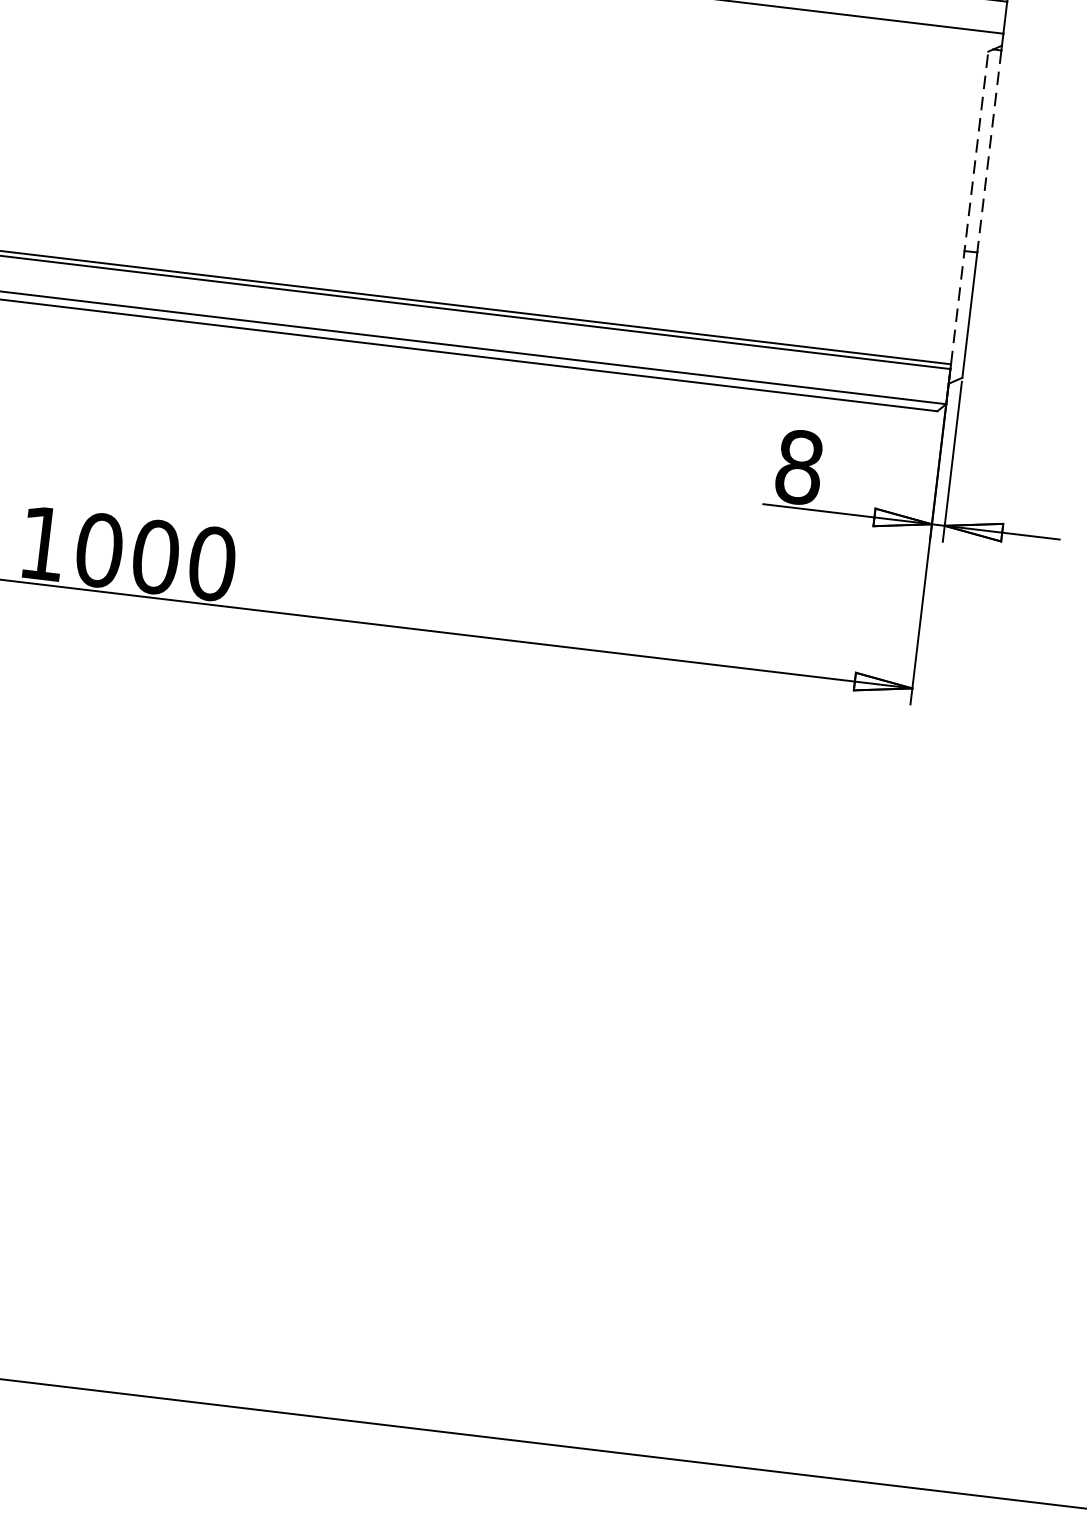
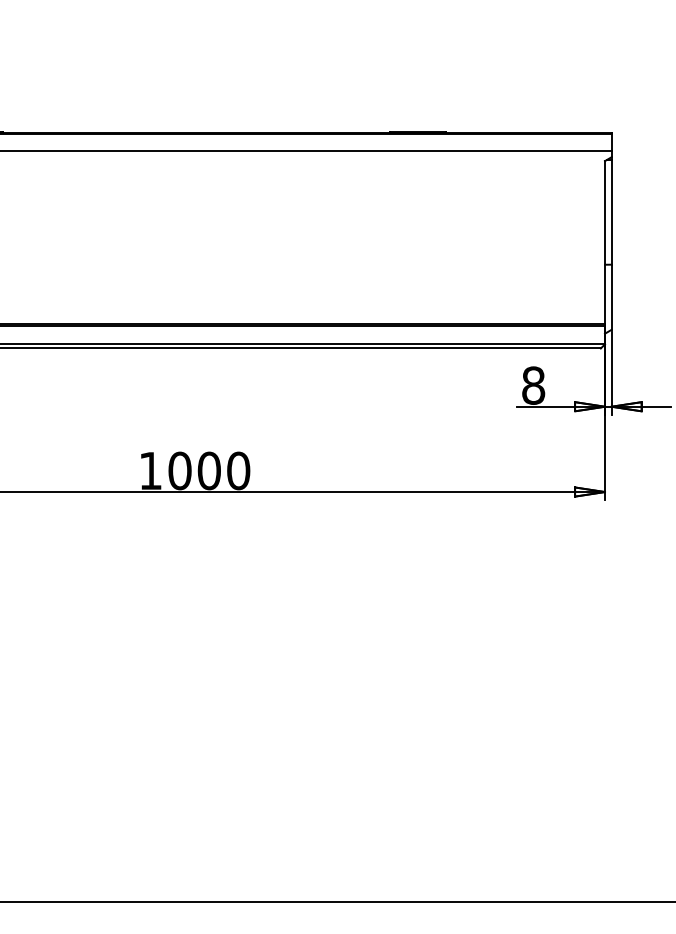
line: (989, 152) -> (611, 212), dashed -> solid
line: (970, 206) -> (605, 241), dashed -> solid

